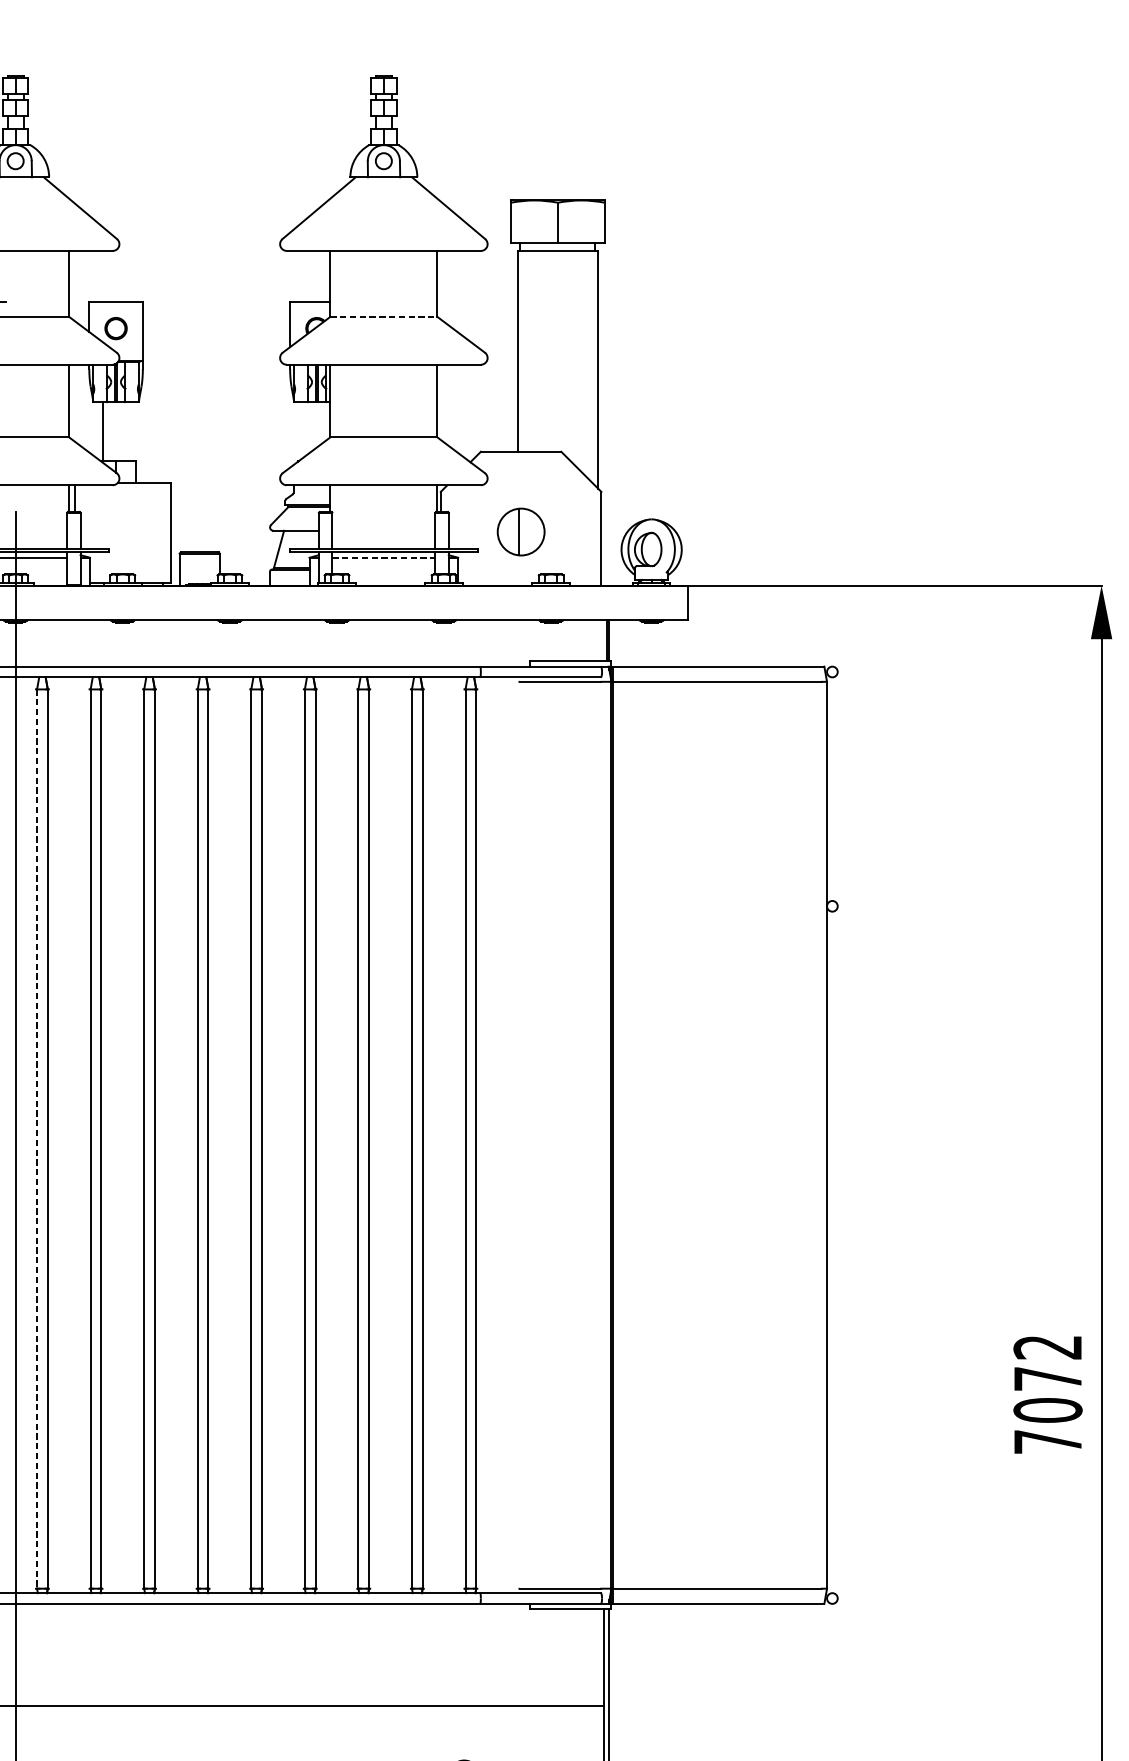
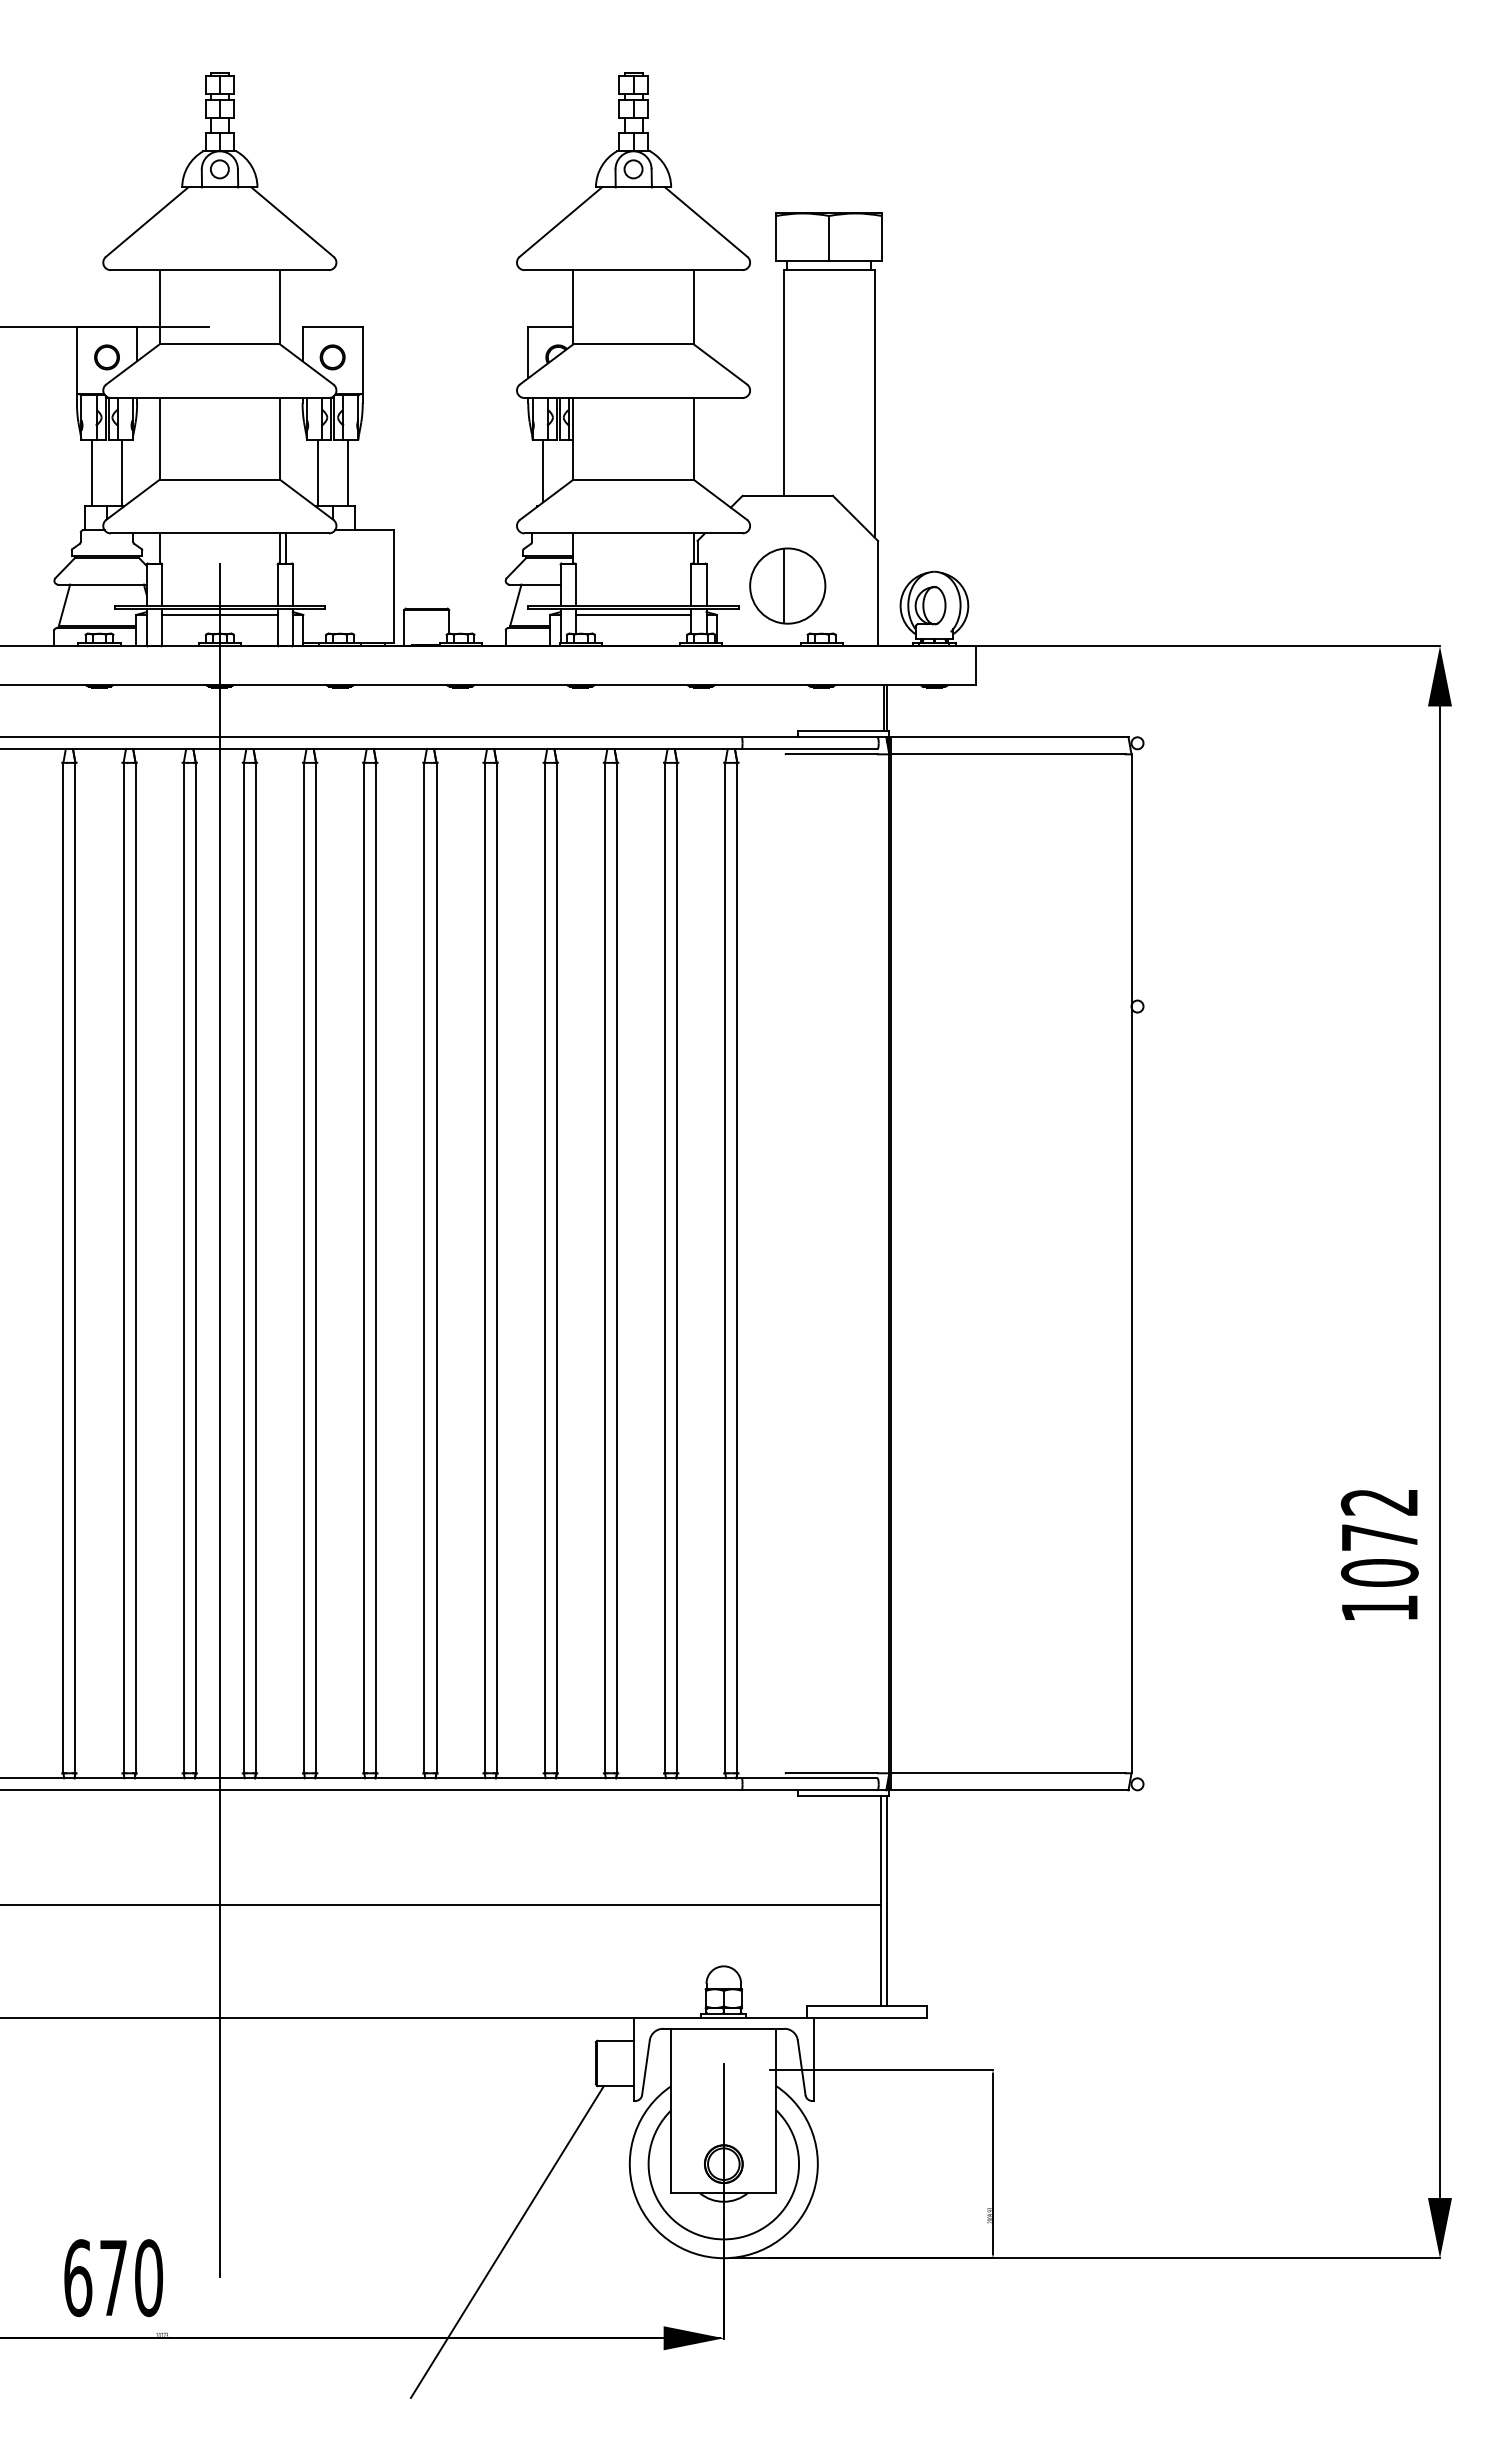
line: (384, 317) -> (634, 344), dashed -> solid
line: (303, 430) -> (543, 471), added
line: (129, 431) -> (347, 473), added
part: (520, 531) -> (787, 585), size x1.43
line: (383, 557) -> (633, 614), dashed -> solid
line: (36, 1139) -> (243, 1268), dashed -> solid
text: (1047, 1442) -> (1379, 1608), 7072 -> 1072

